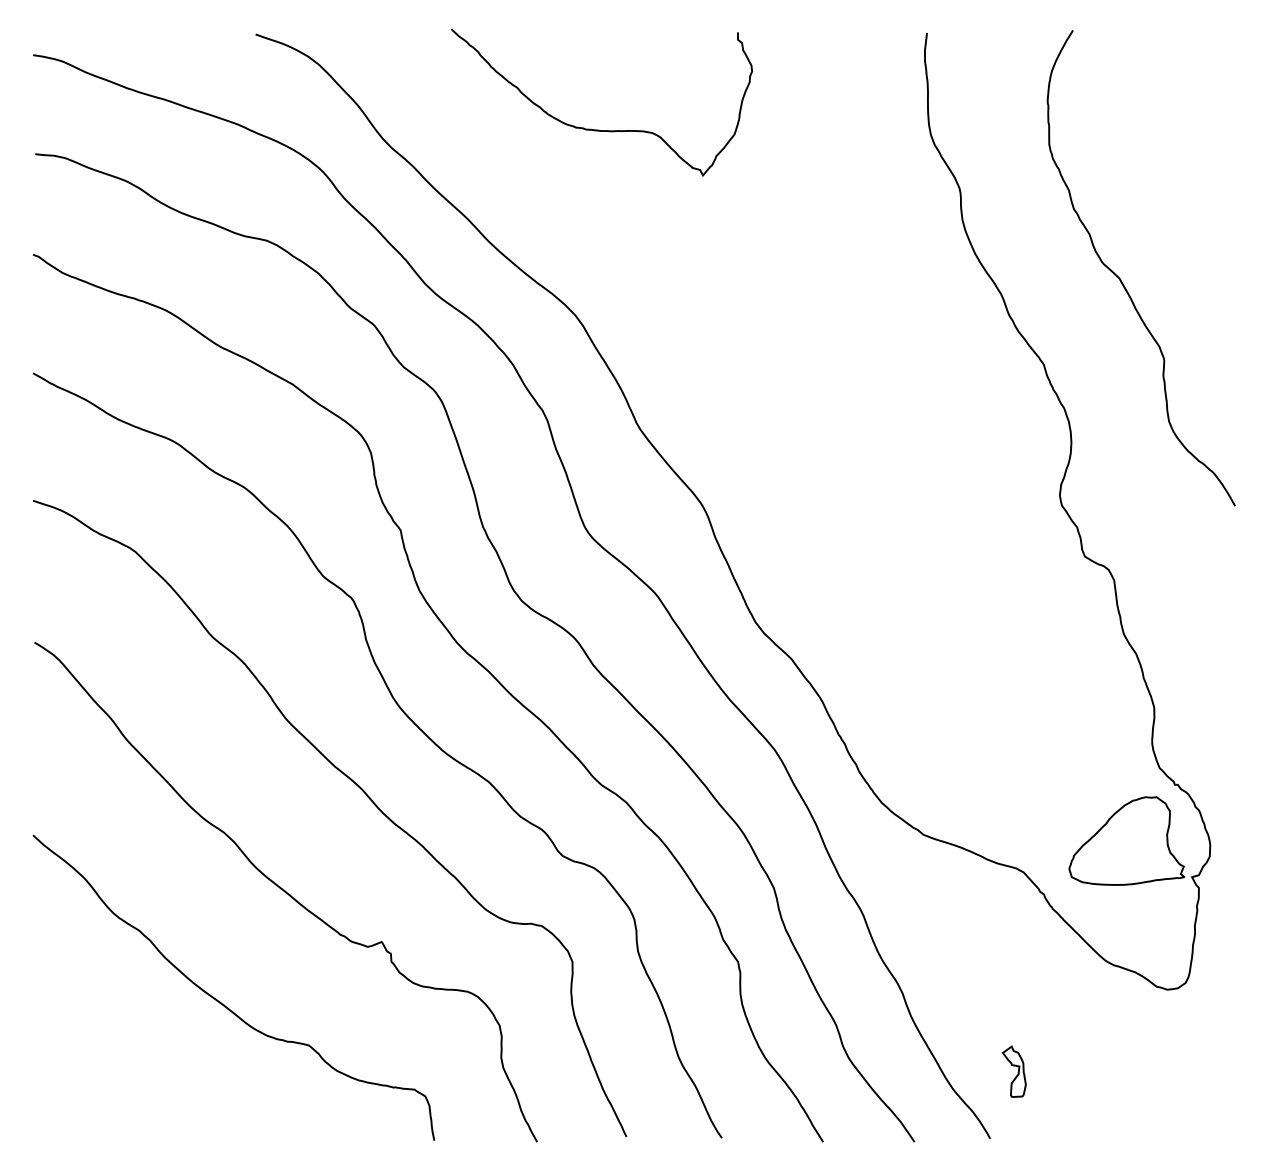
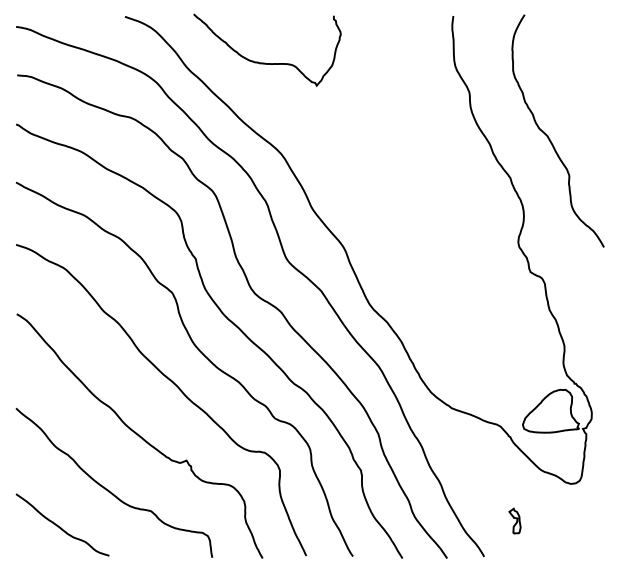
curve: (598, 128) -> (265, 62), moved
part: (1013, 1070) -> (514, 520), moved
curve: (123, 1076) -> (60, 526), added

